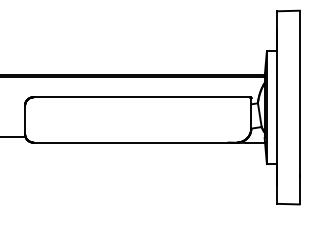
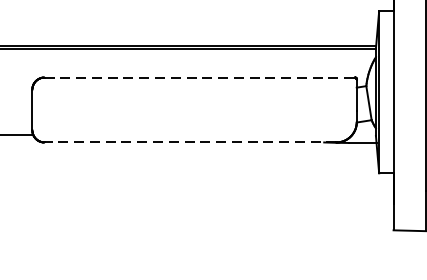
line: (142, 97) -> (200, 77), solid -> dashed
line: (135, 142) -> (190, 142), solid -> dashed

